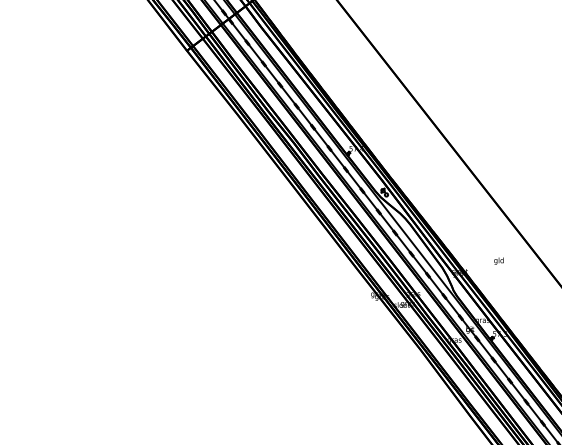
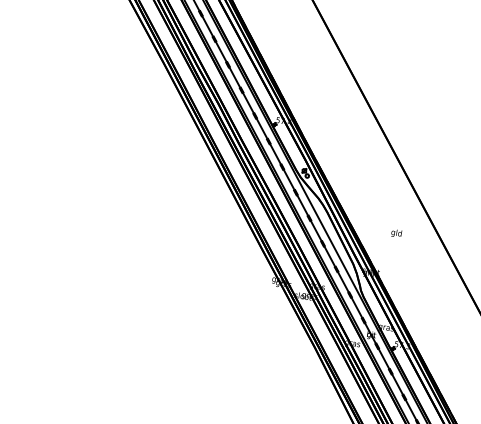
text: (498, 260) -> (396, 232), moved

